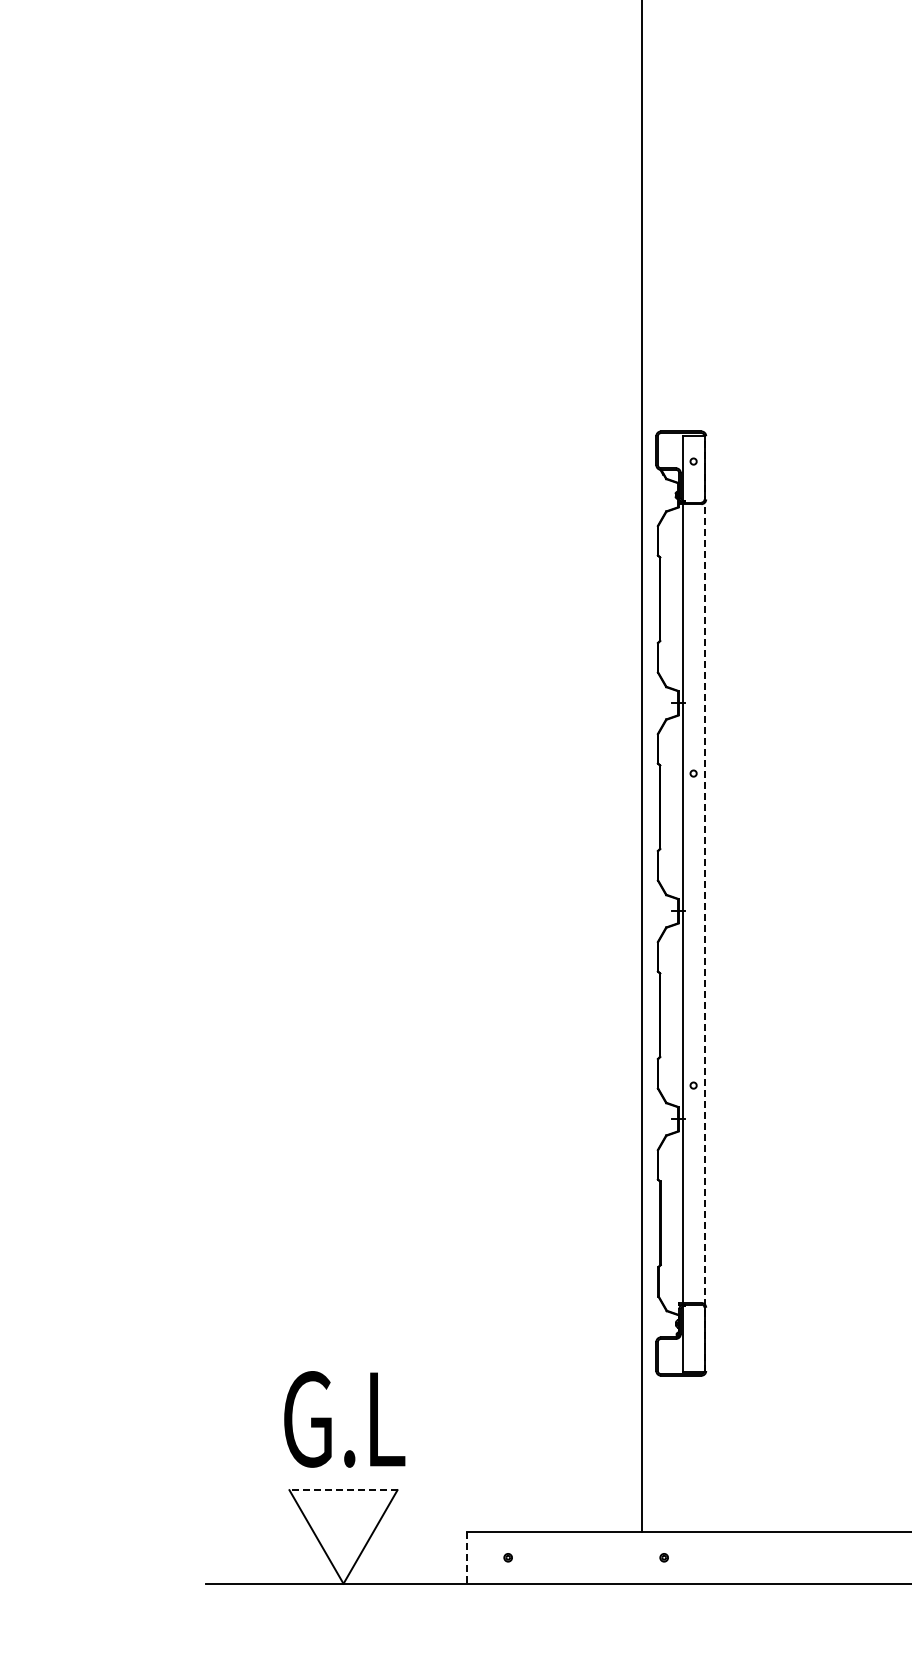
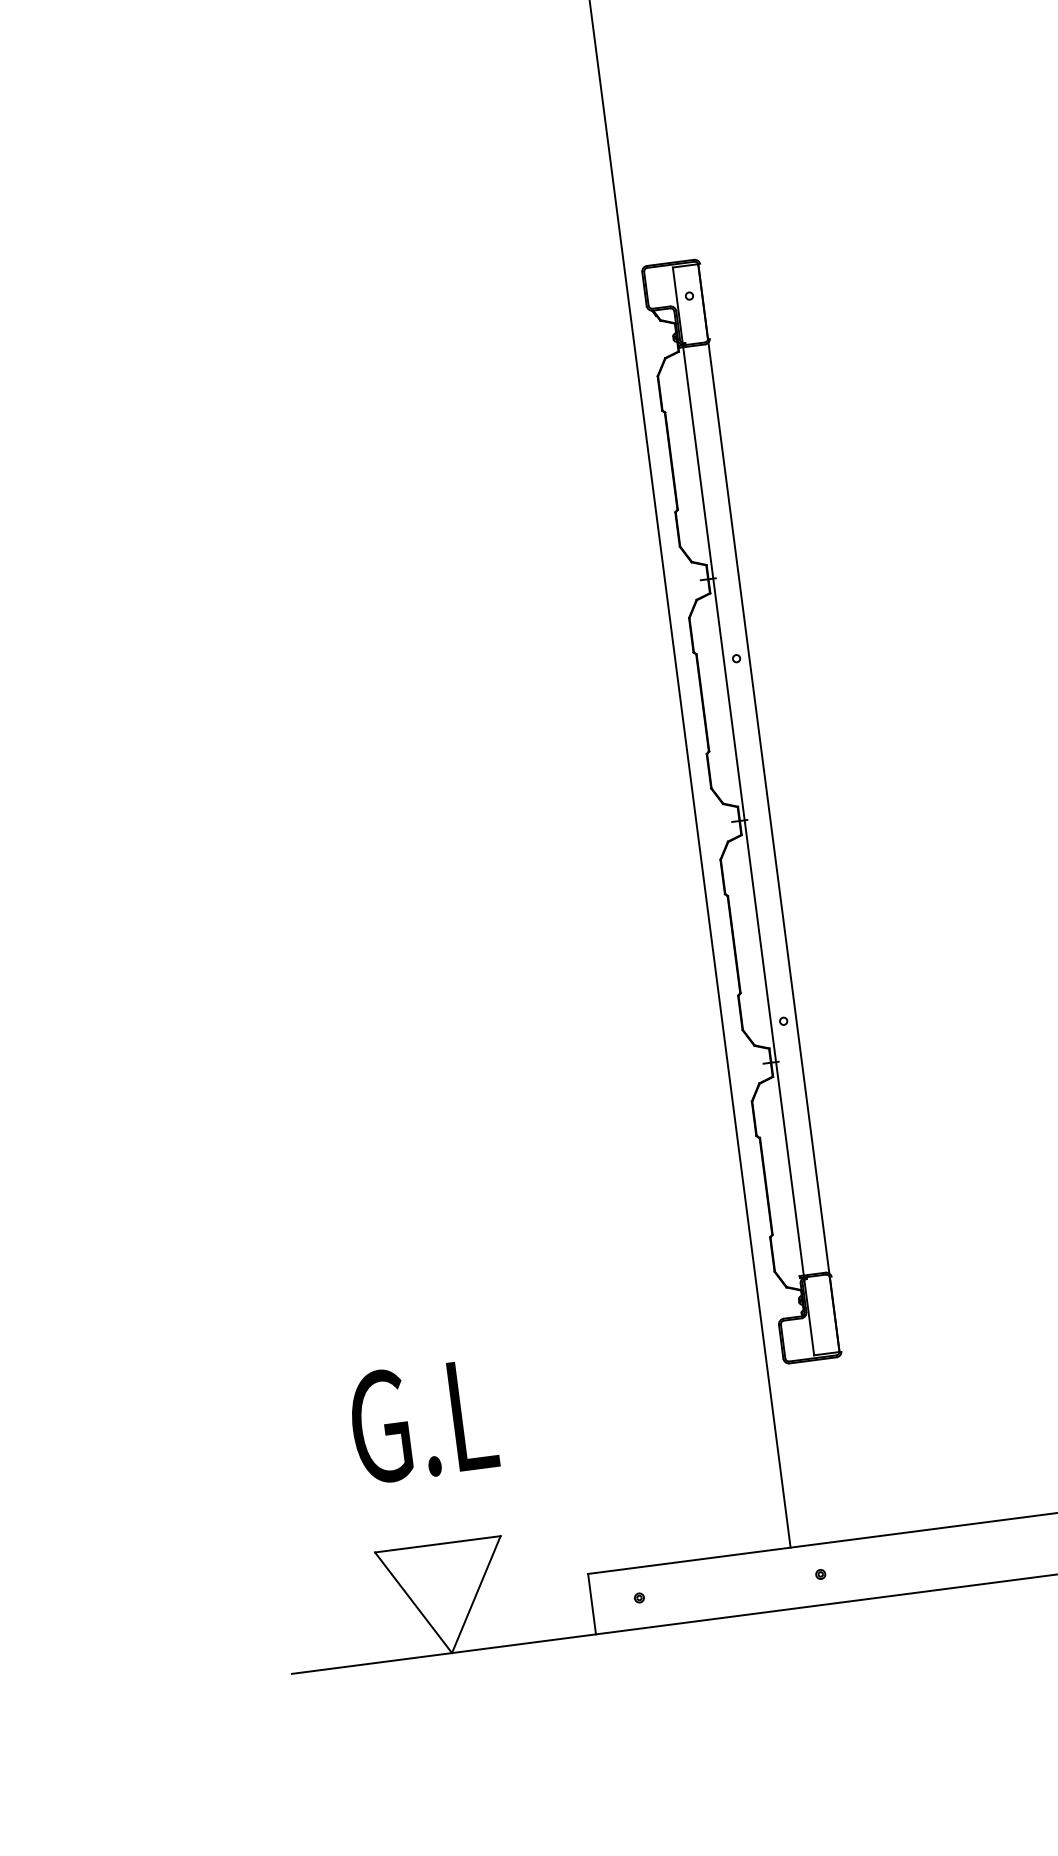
line: (704, 903) -> (768, 808), dashed -> solid
text: (344, 1419) -> (423, 1421), moved
line: (343, 1490) -> (437, 1544), dashed -> solid
line: (467, 1558) -> (592, 1604), dashed -> solid

